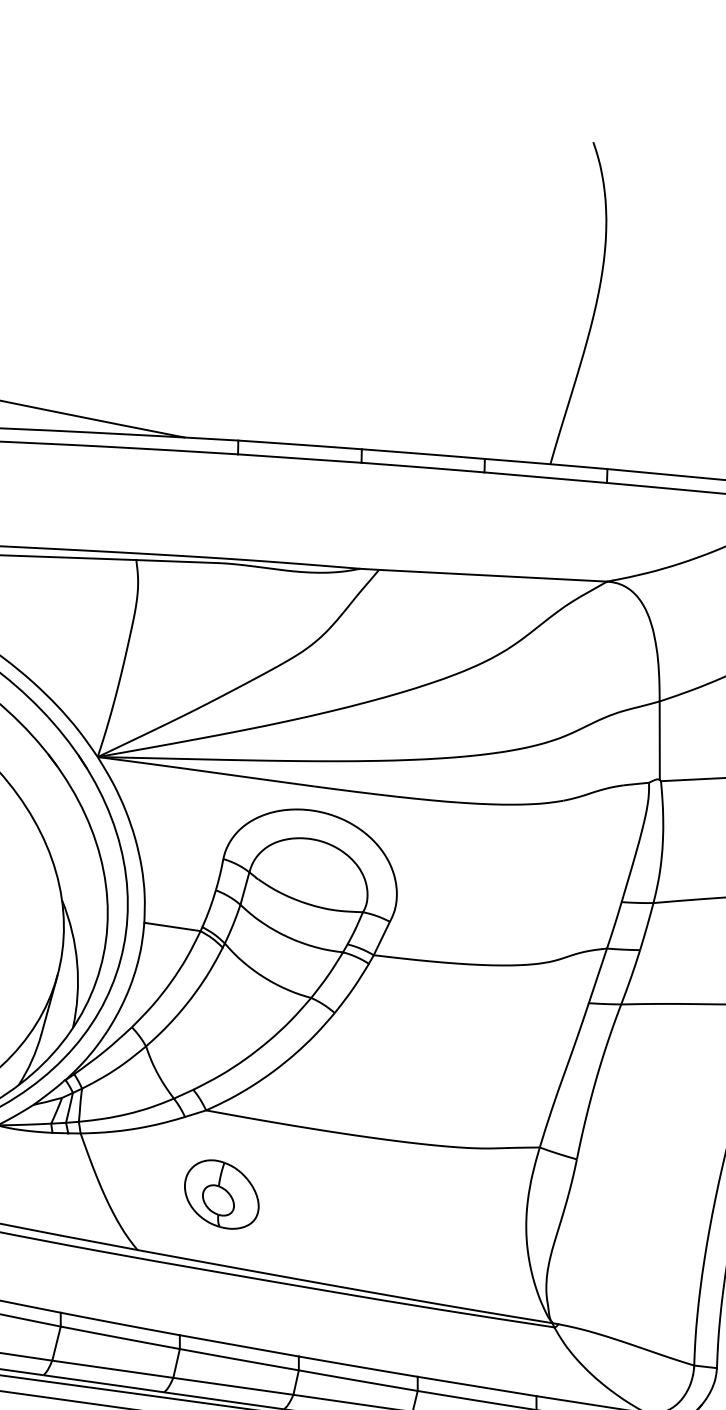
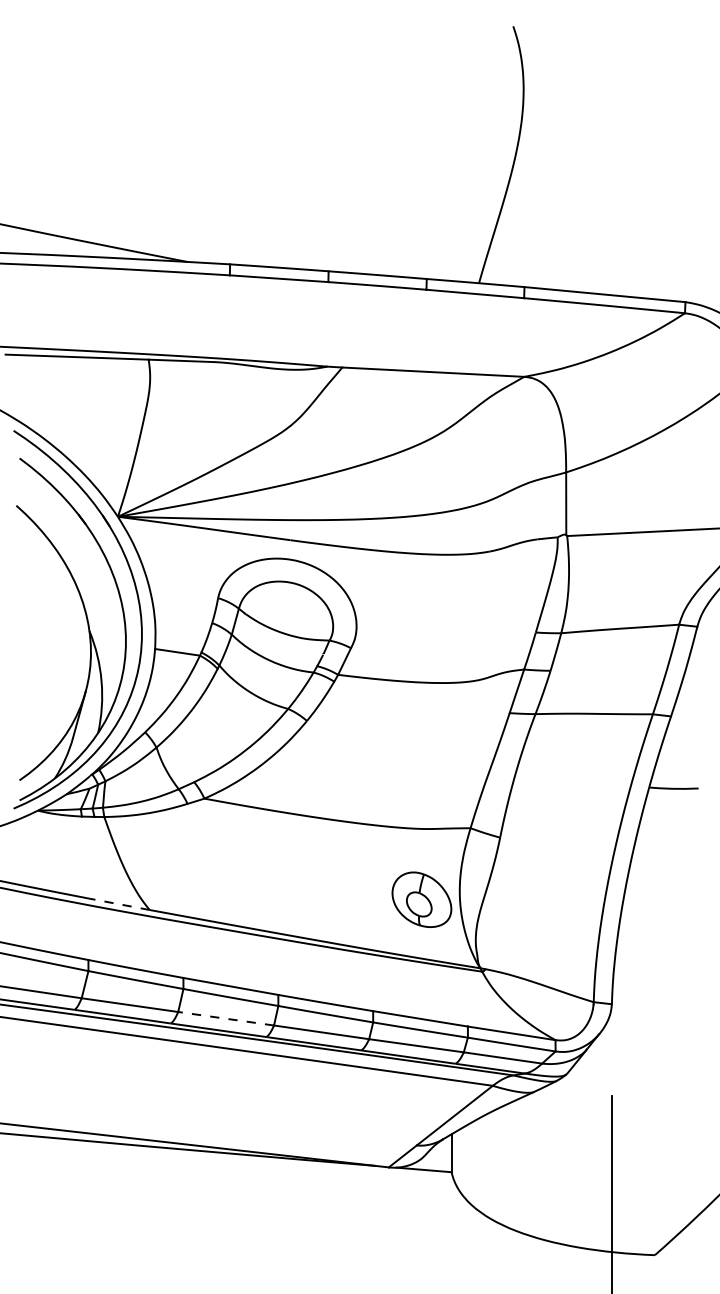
part: (221, 1194) -> (421, 899), moved
line: (99, 1243) -> (119, 904), solid -> dashed
line: (232, 1386) -> (225, 1018), solid -> dashed

